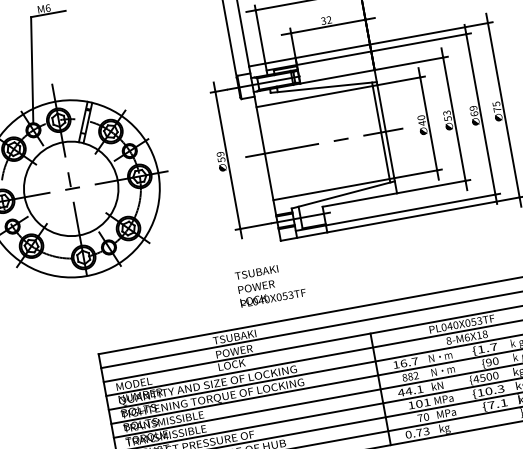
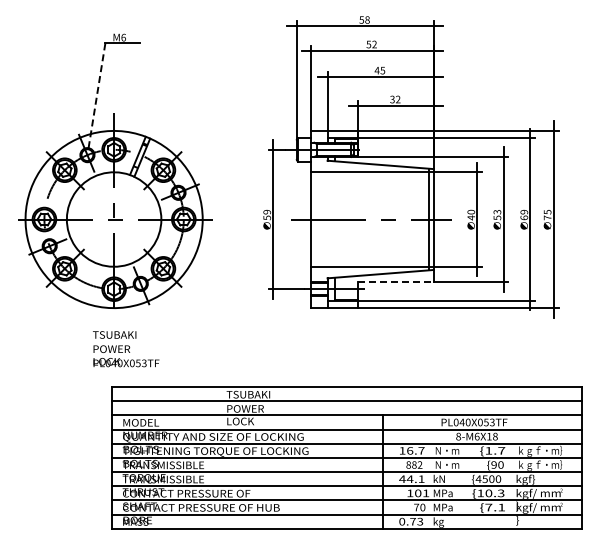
line: (32, 69) -> (97, 95), solid -> dashed
line: (360, 200) -> (396, 282), solid -> dashed
text: (270, 284) -> (126, 349), moved

